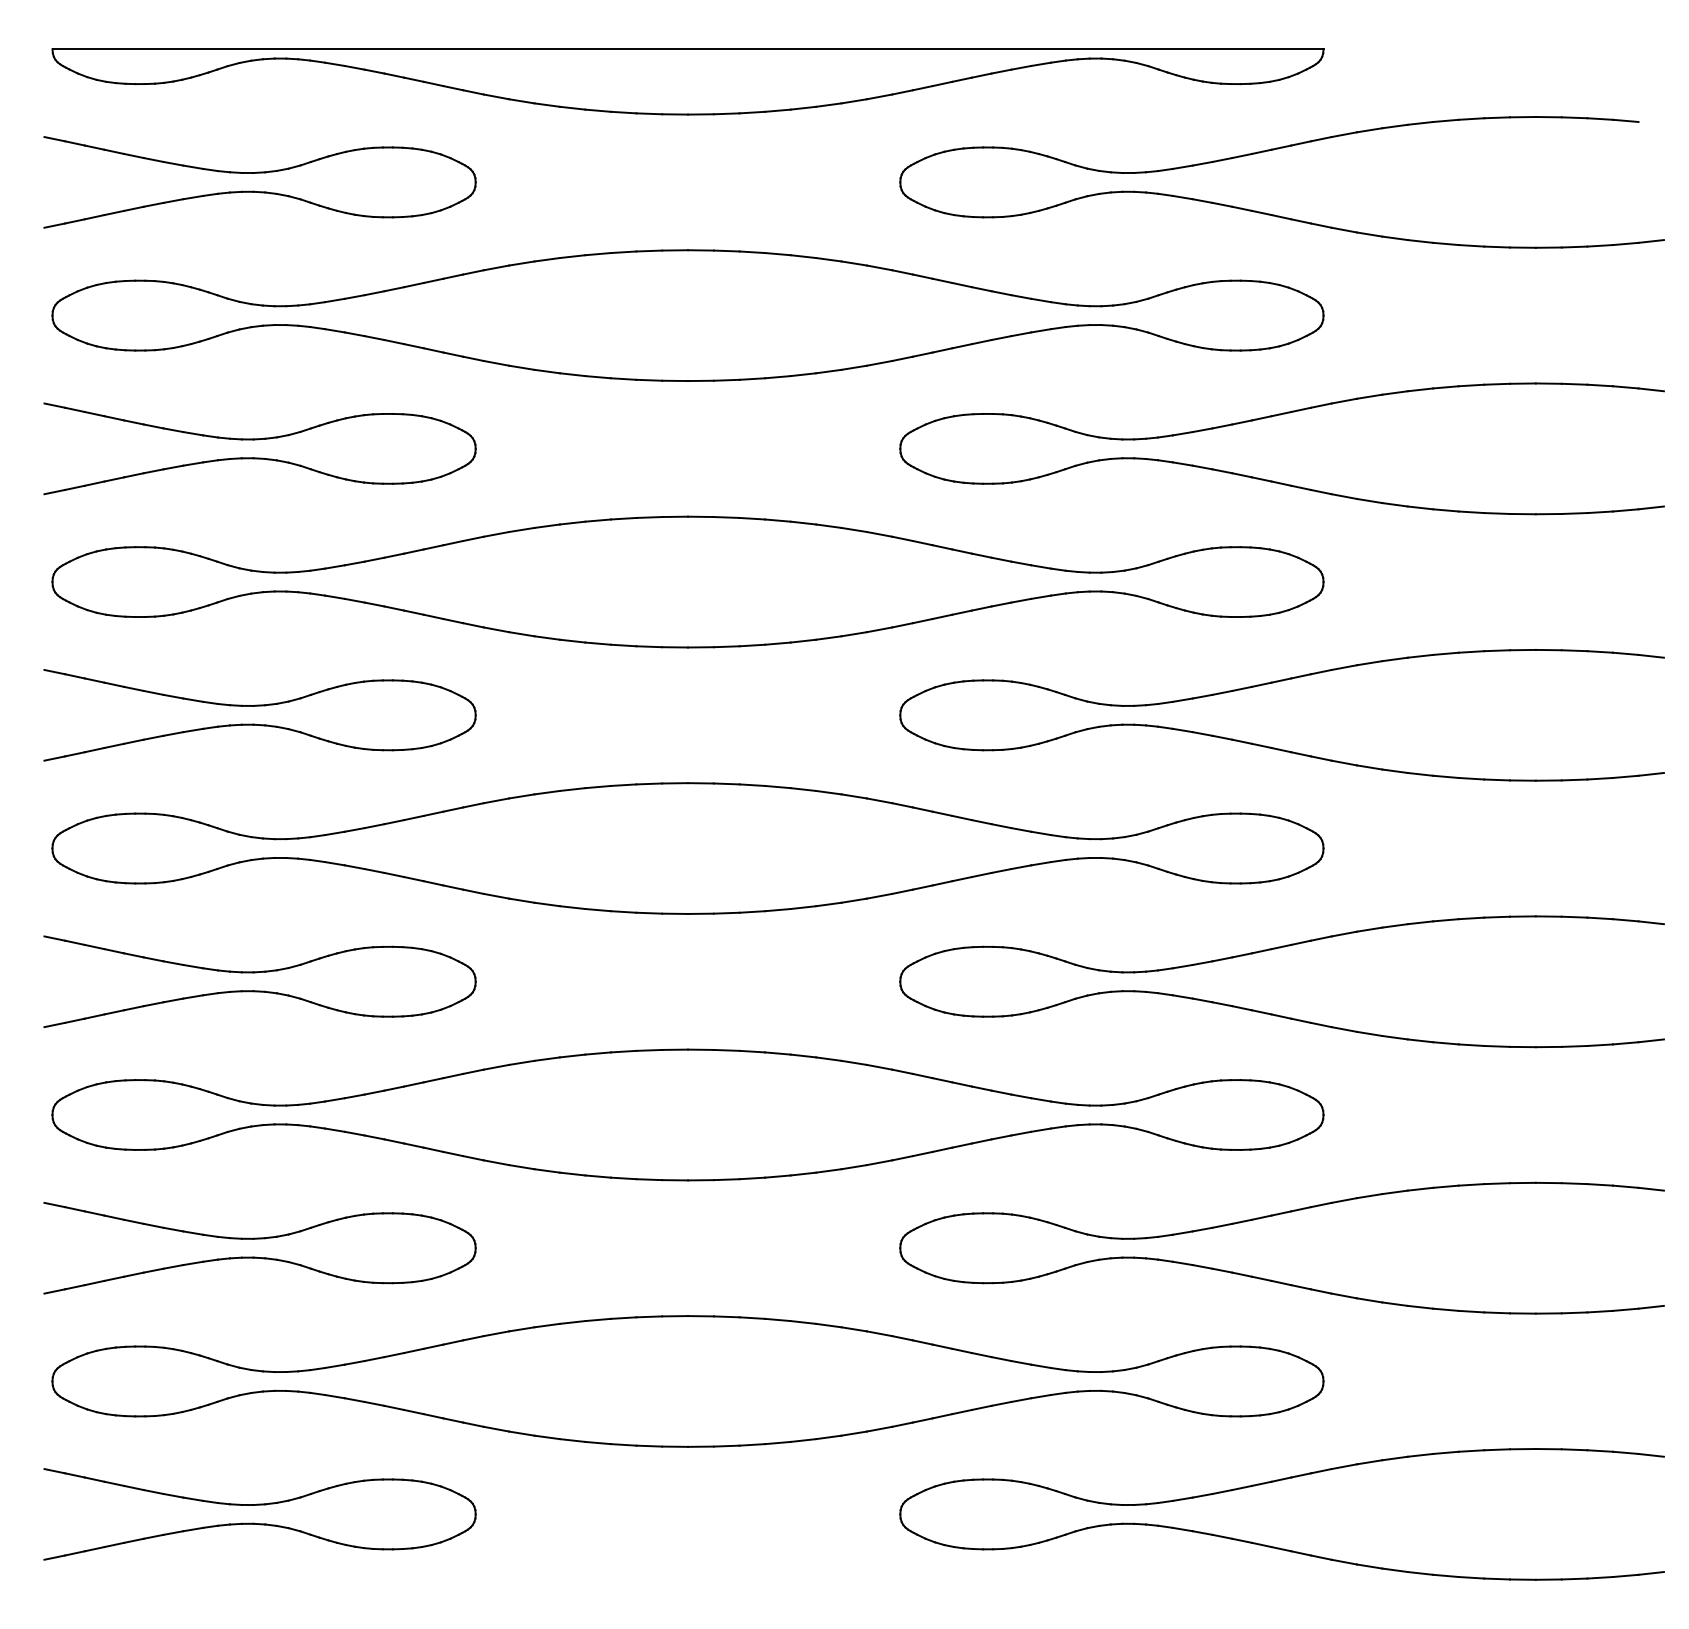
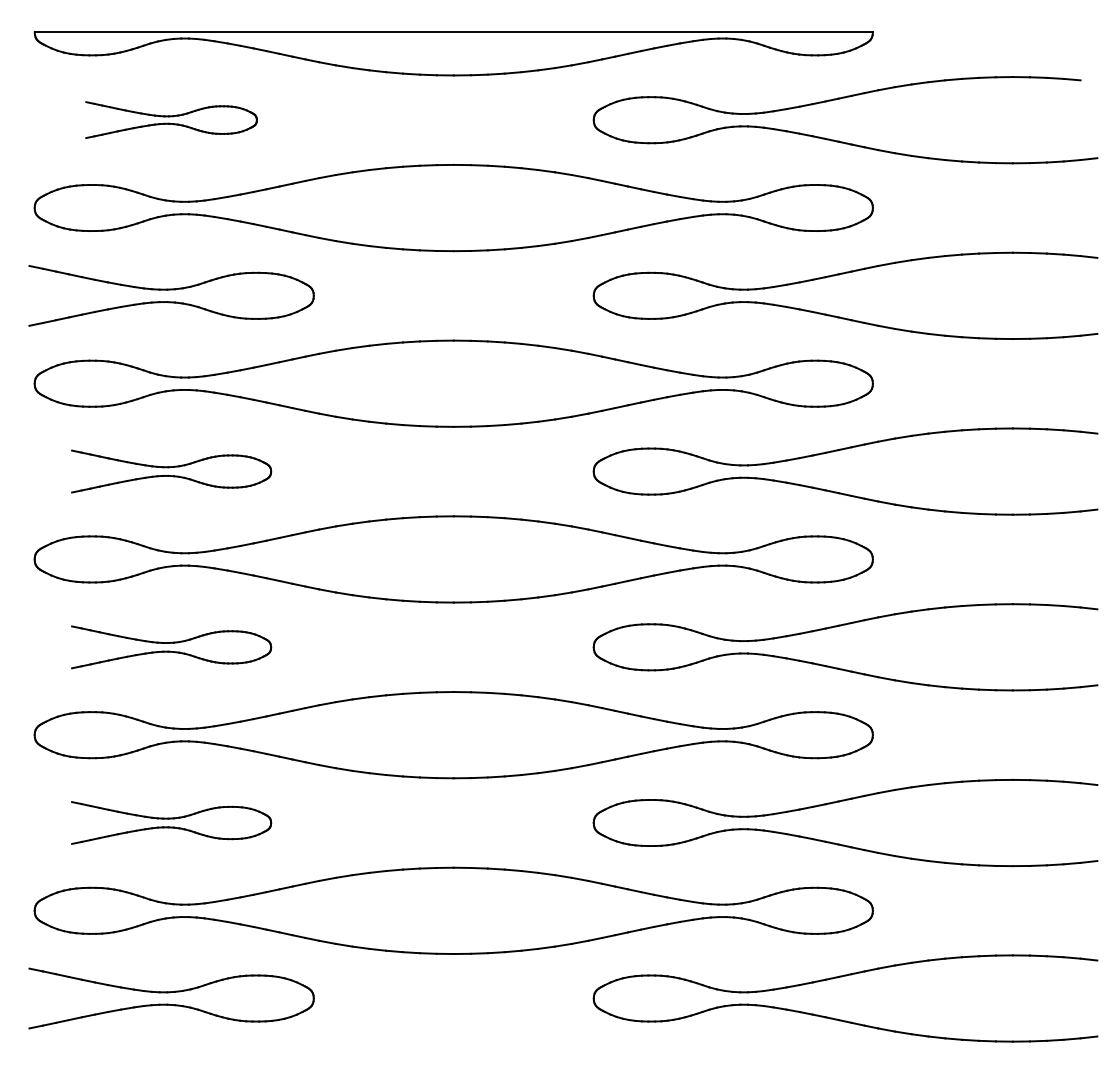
part: (259, 181) -> (171, 119), size x0.6
part: (259, 715) -> (171, 471), size x0.7
part: (259, 982) -> (171, 647), size x0.7
part: (259, 1247) -> (171, 822), size x0.7

